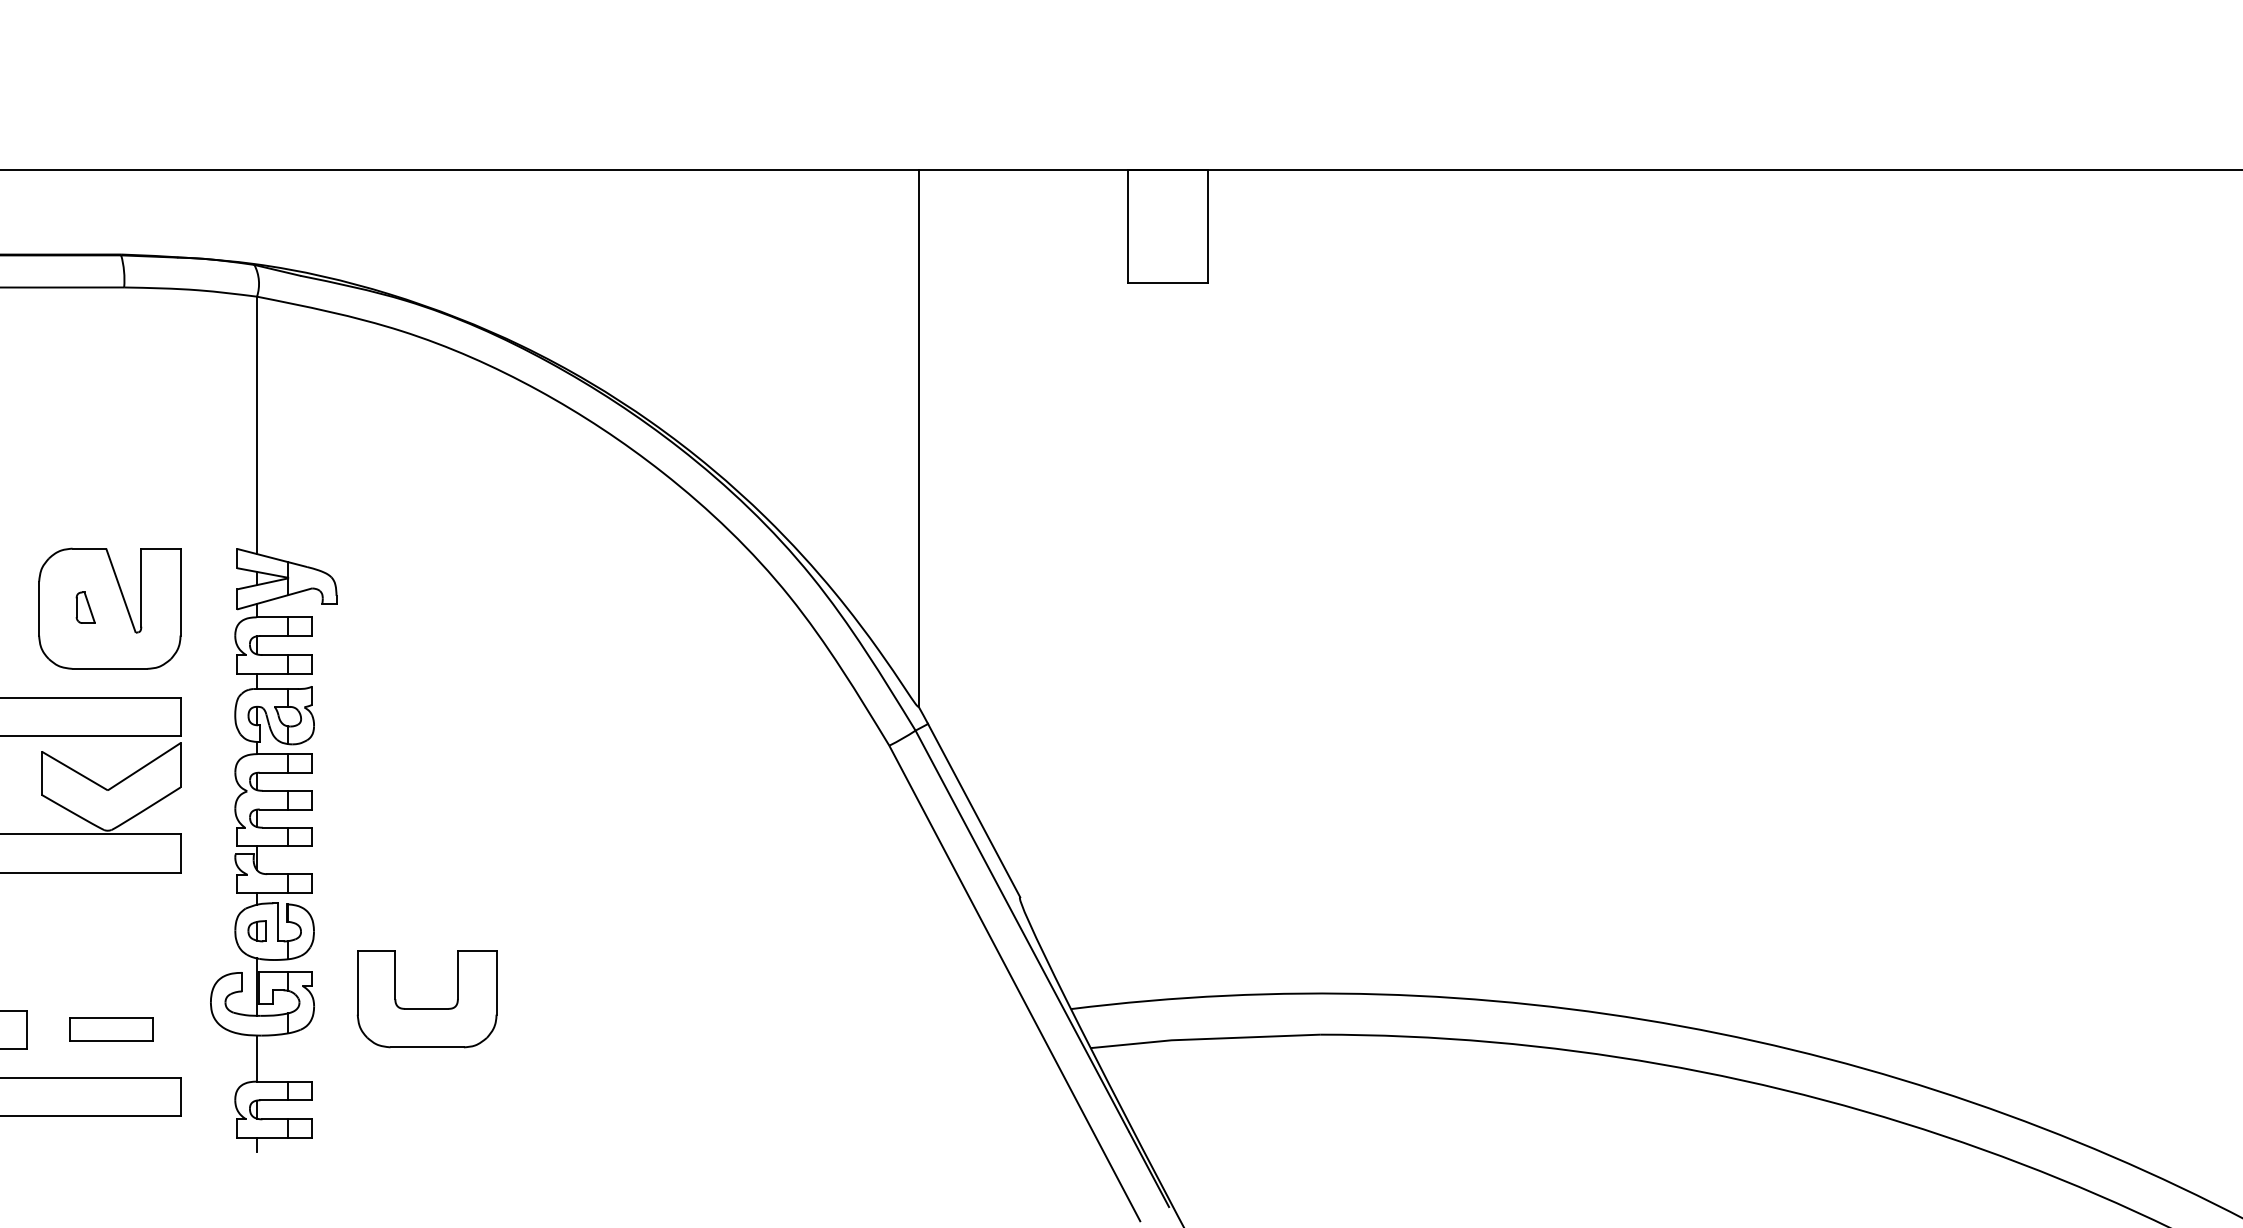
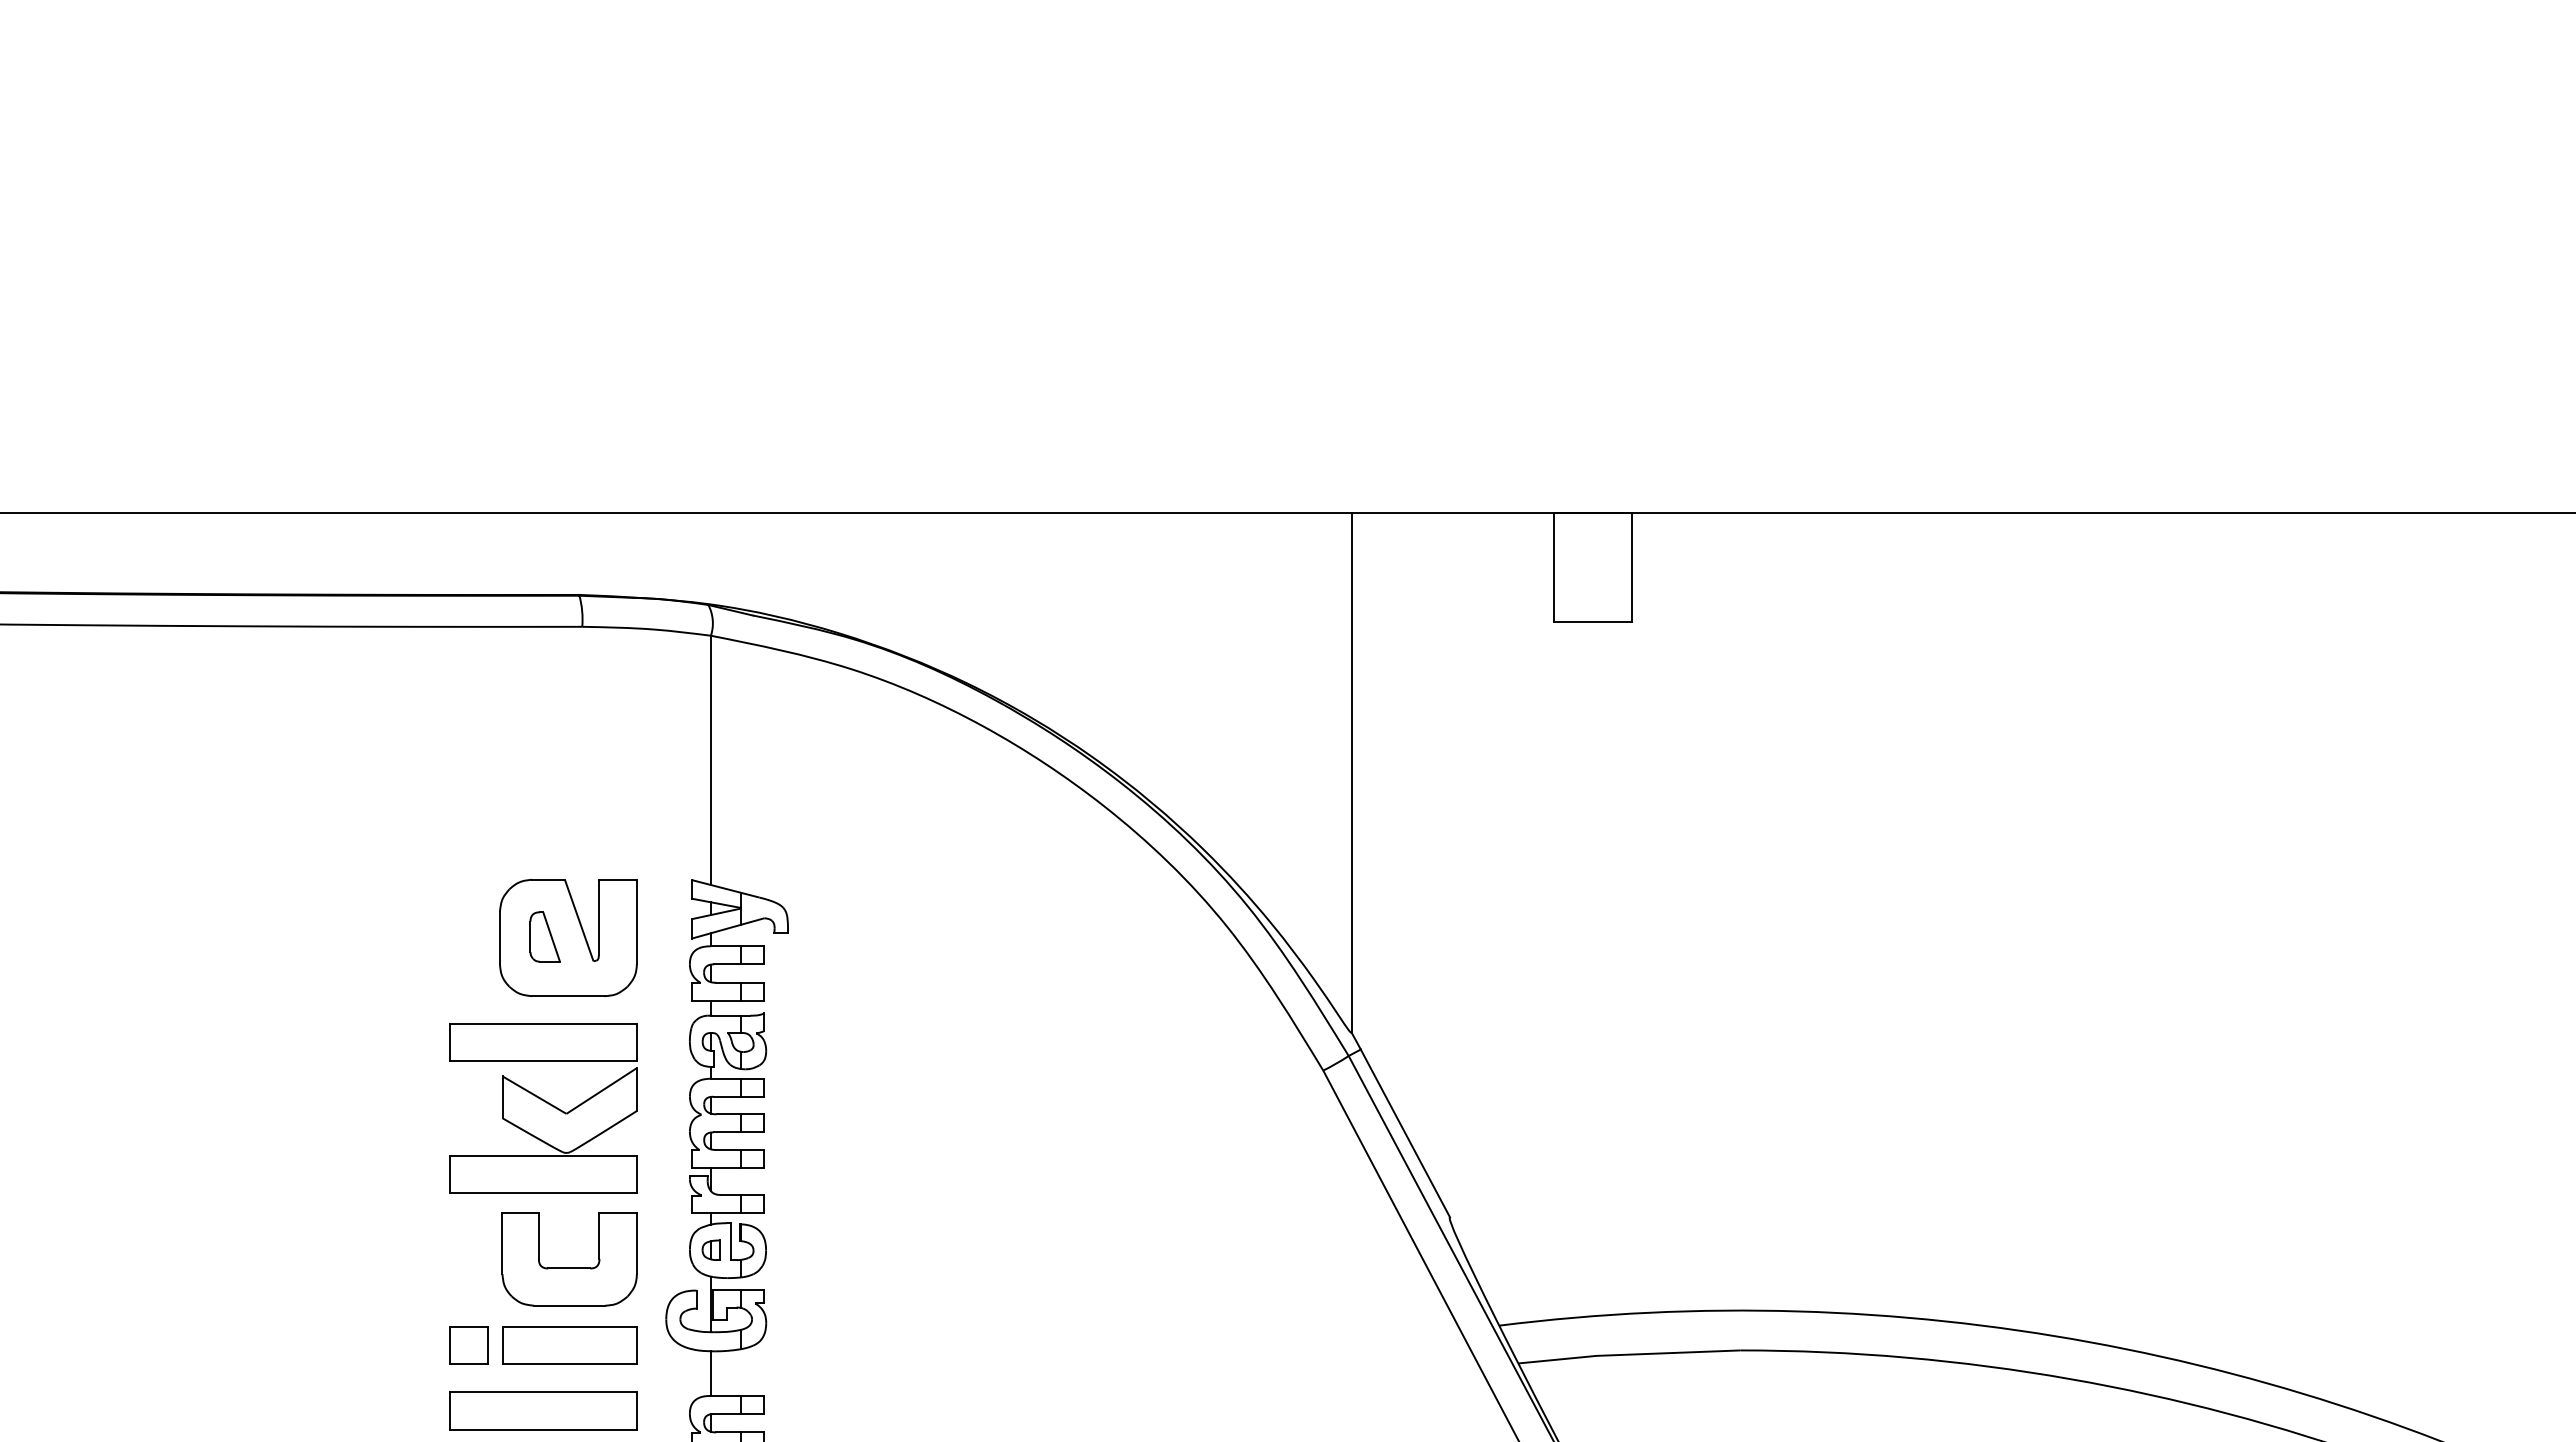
part: (85, 607) -> (544, 936), size x1.67
part: (426, 1007) -> (569, 1267), moved
part: (110, 1029) -> (569, 1345), size x1.67

